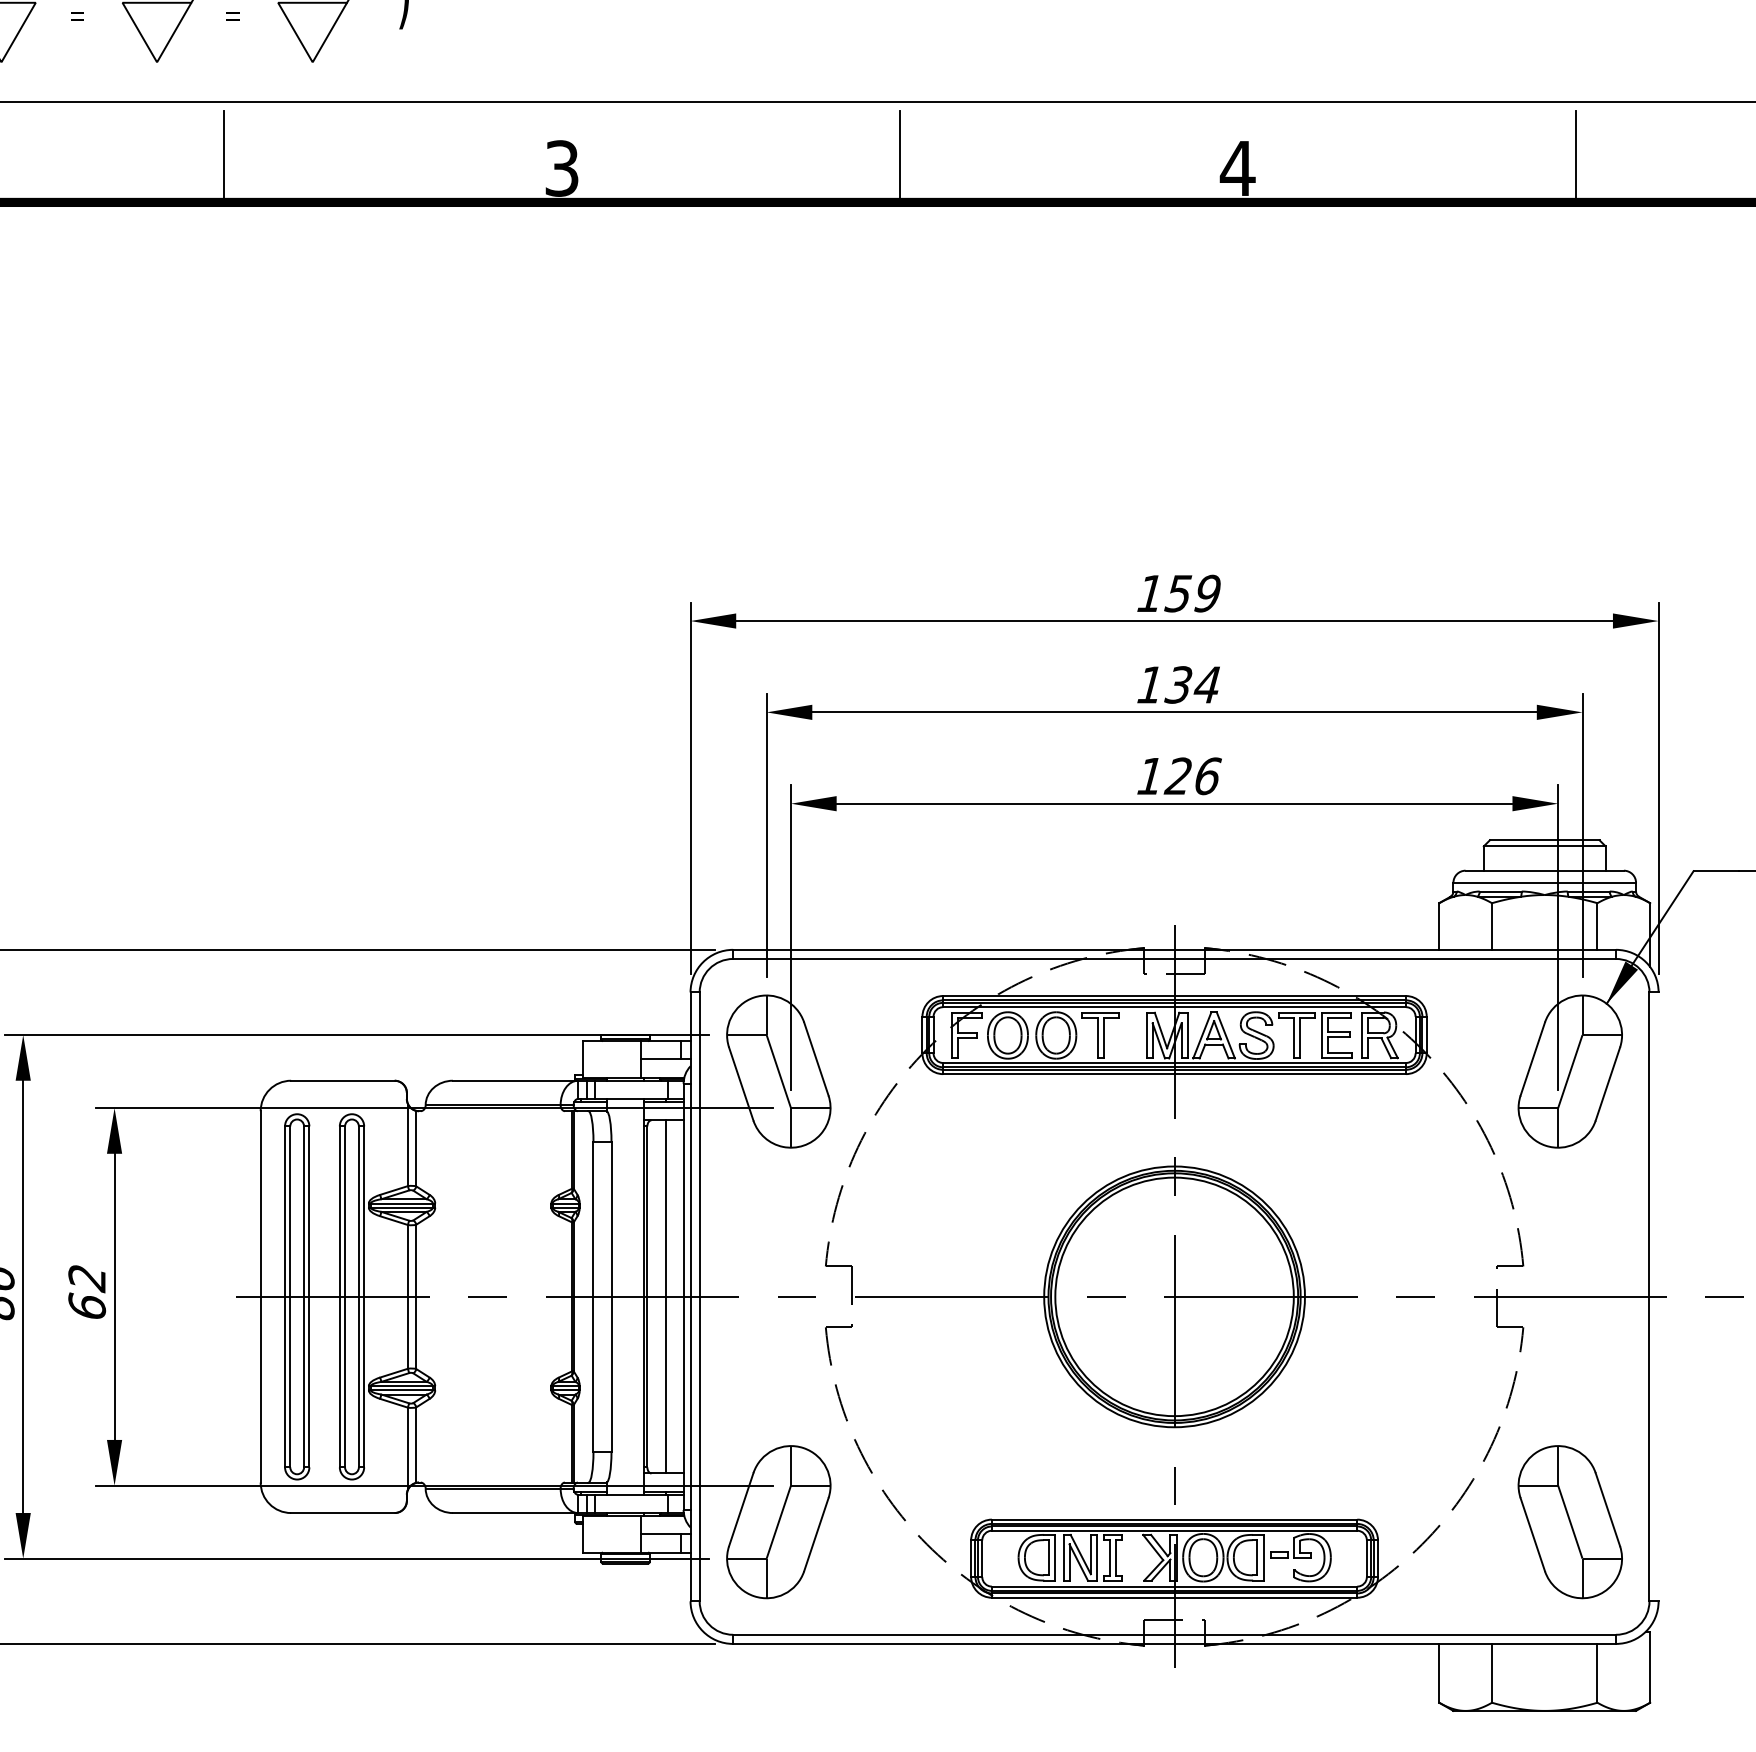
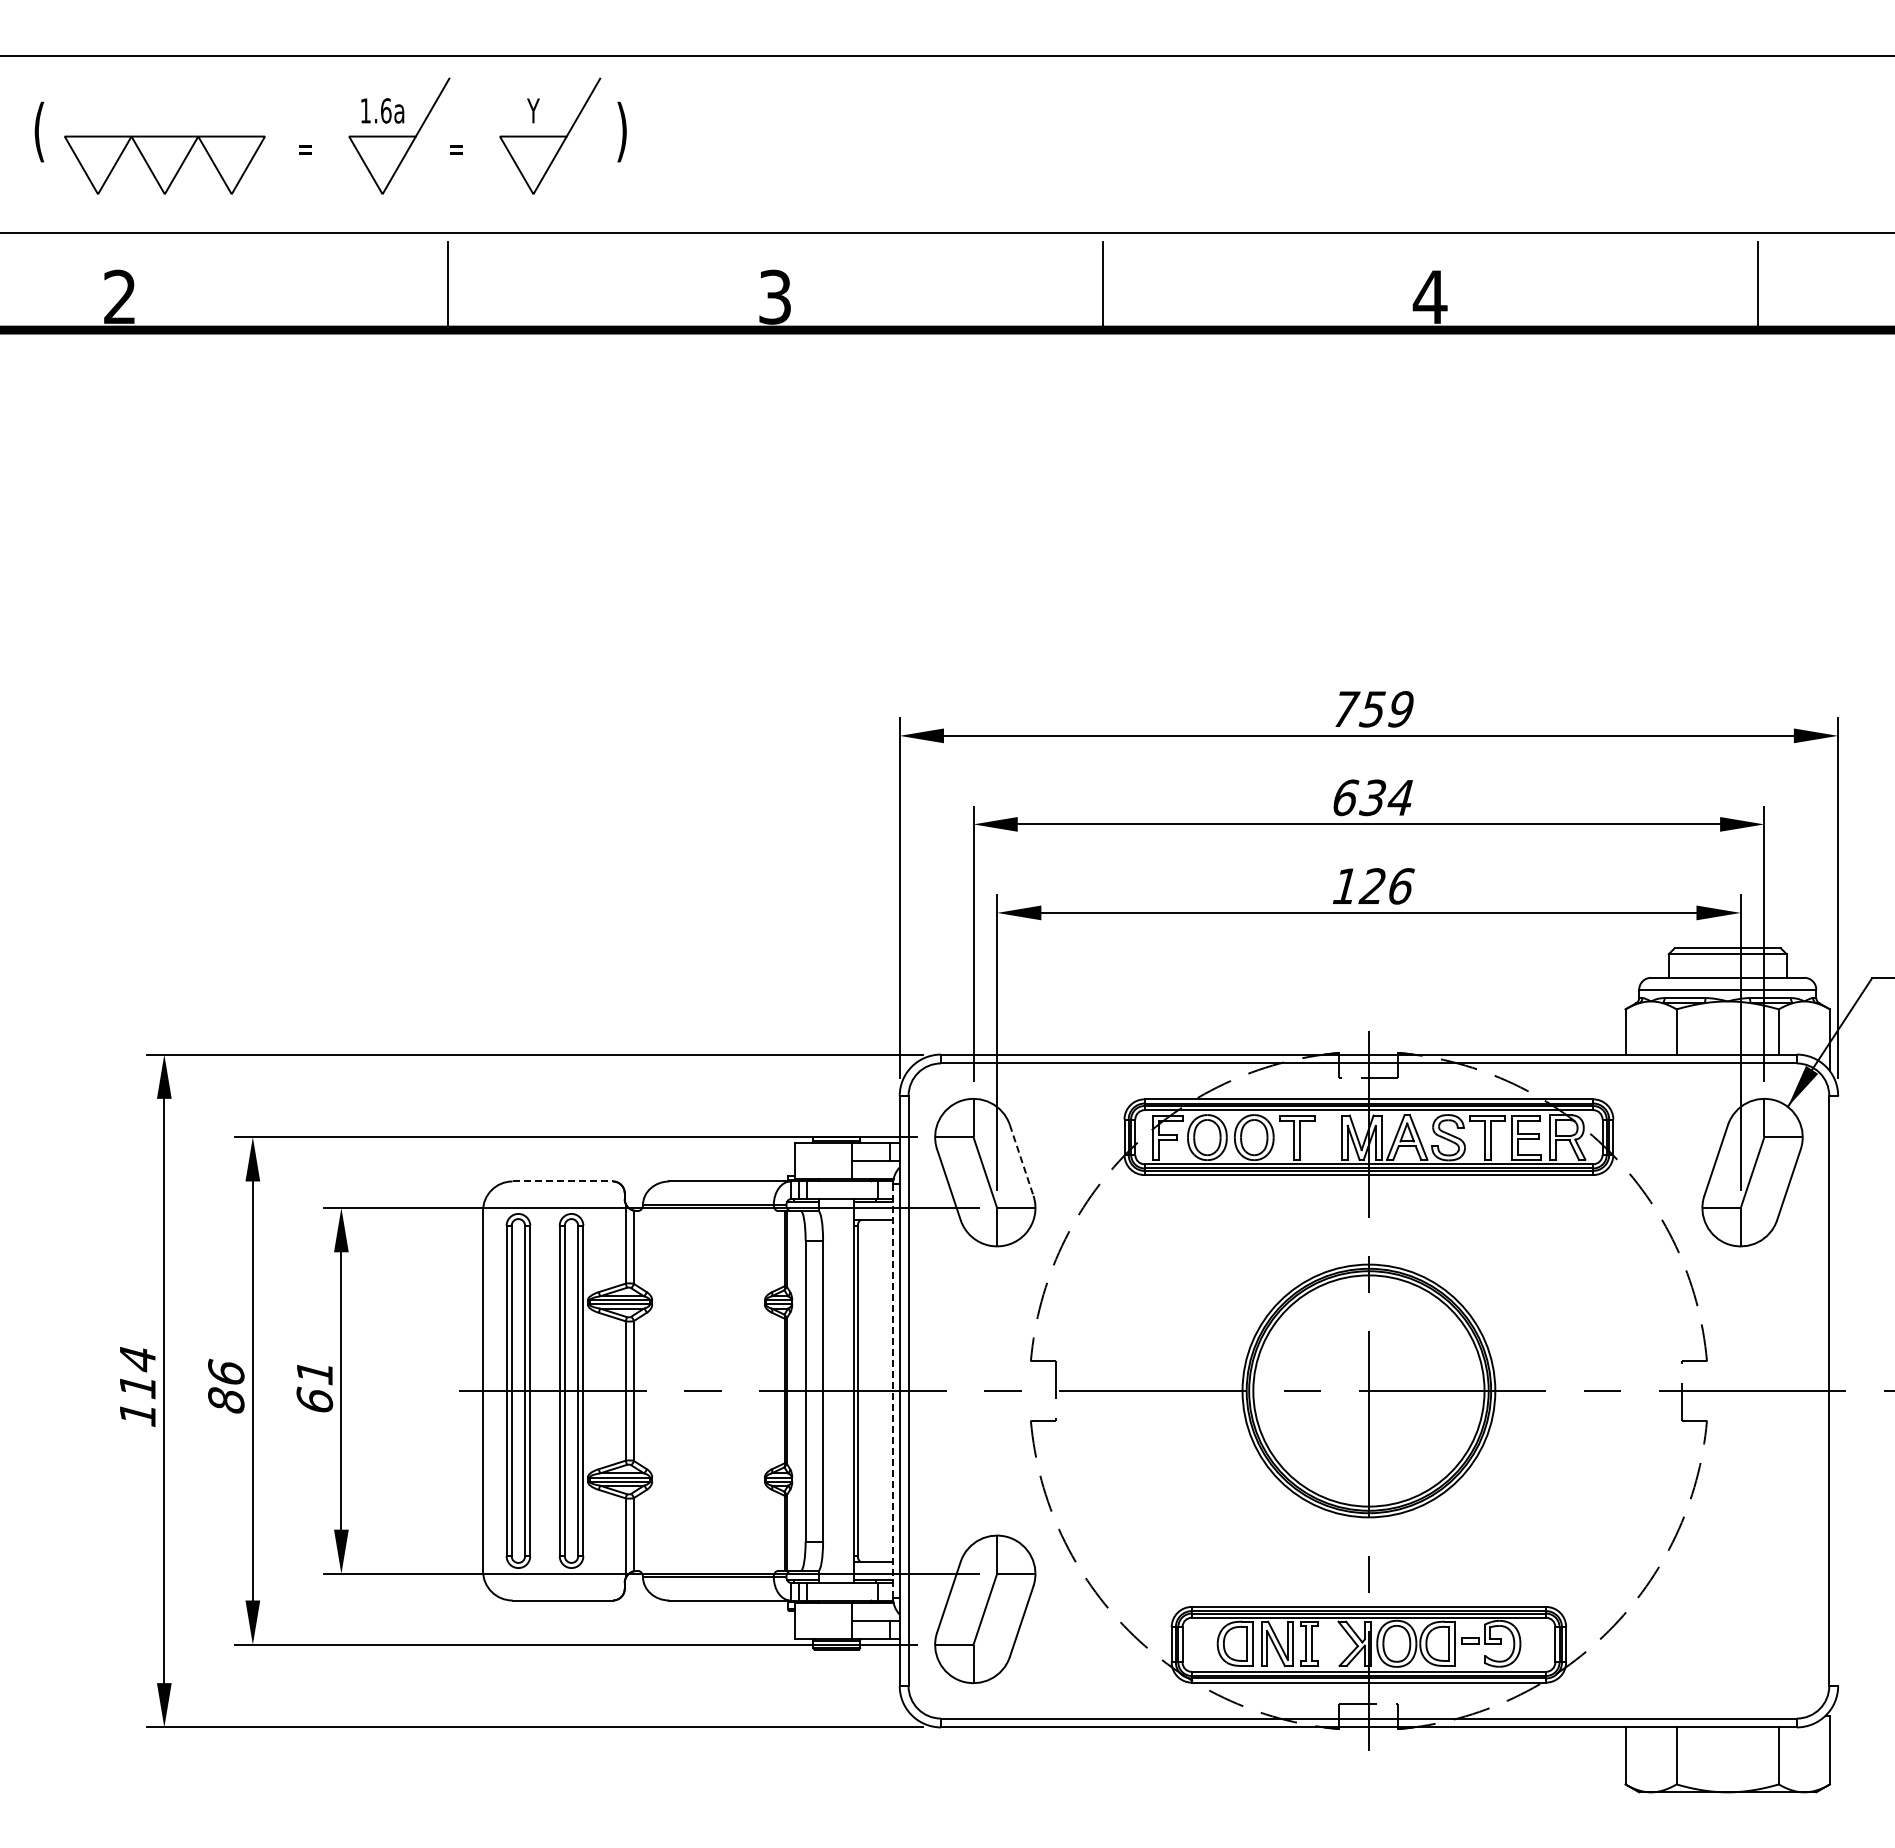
text: (1151, 592) -> (1346, 708), 159 -> 759
text: (1150, 684) -> (1345, 797), 134 -> 634
line: (816, 1059) -> (1021, 1160), solid -> dashed
line: (343, 1080) -> (563, 1181), solid -> dashed
text: (86, 1278) -> (314, 1373), 62 -> 61
line: (666, 1296) -> (876, 1390), removed
line: (684, 1297) -> (893, 1391), solid -> dashed
part: (1570, 1522) -> (1752, 1609), removed

